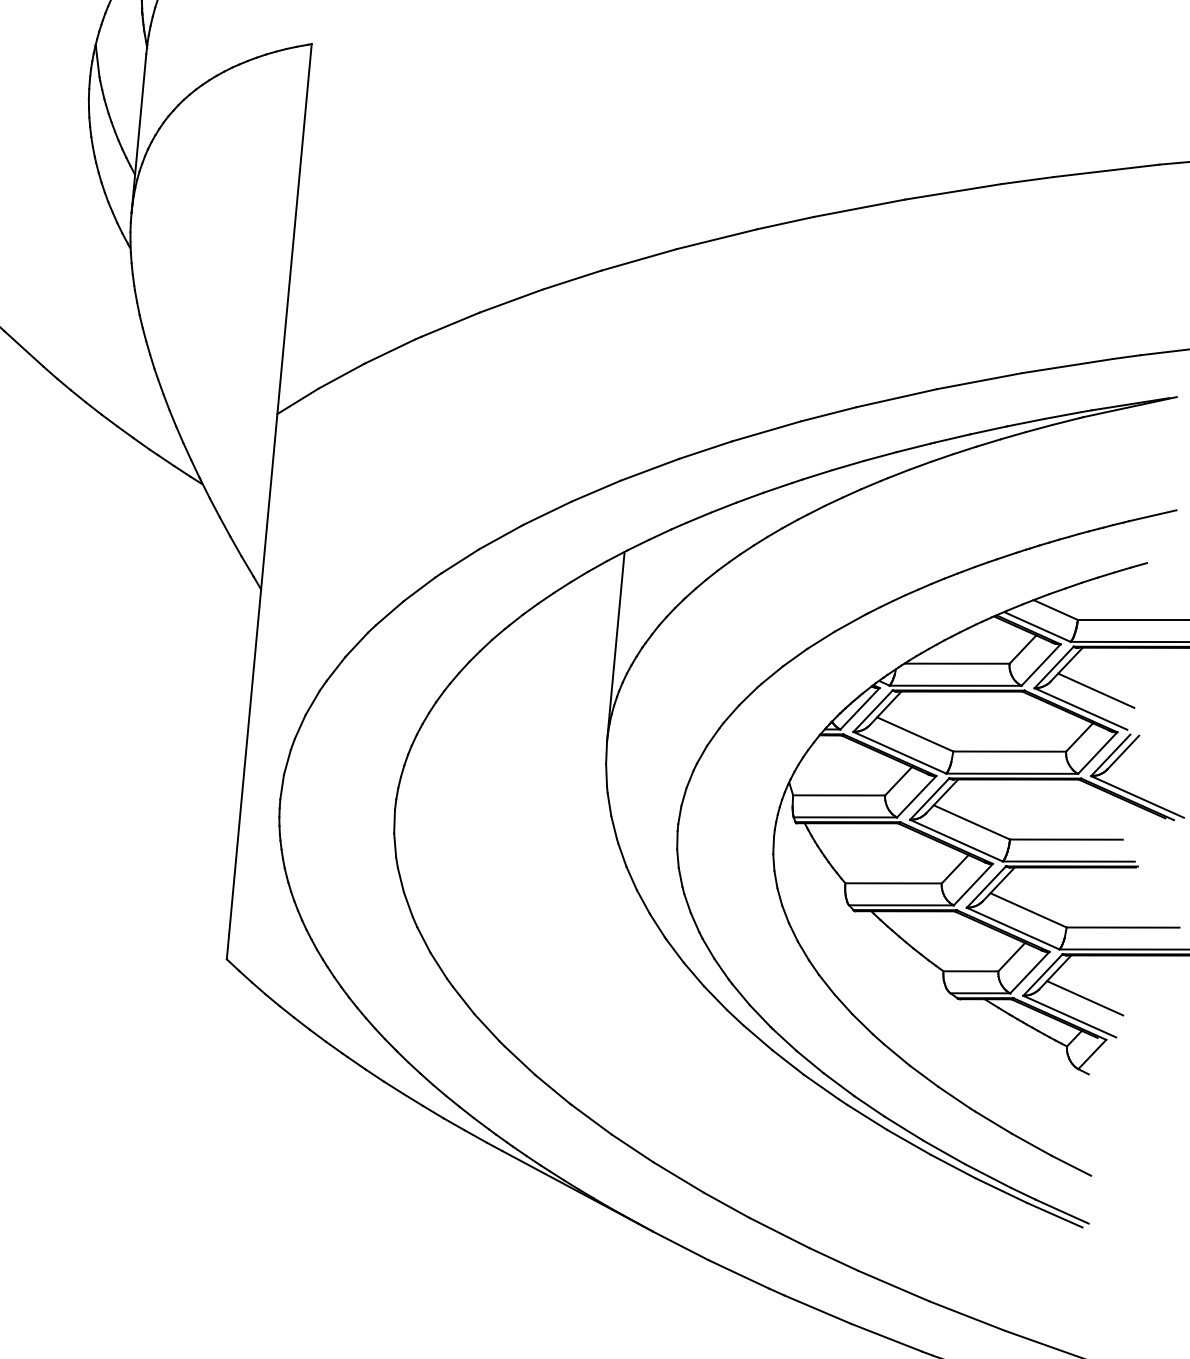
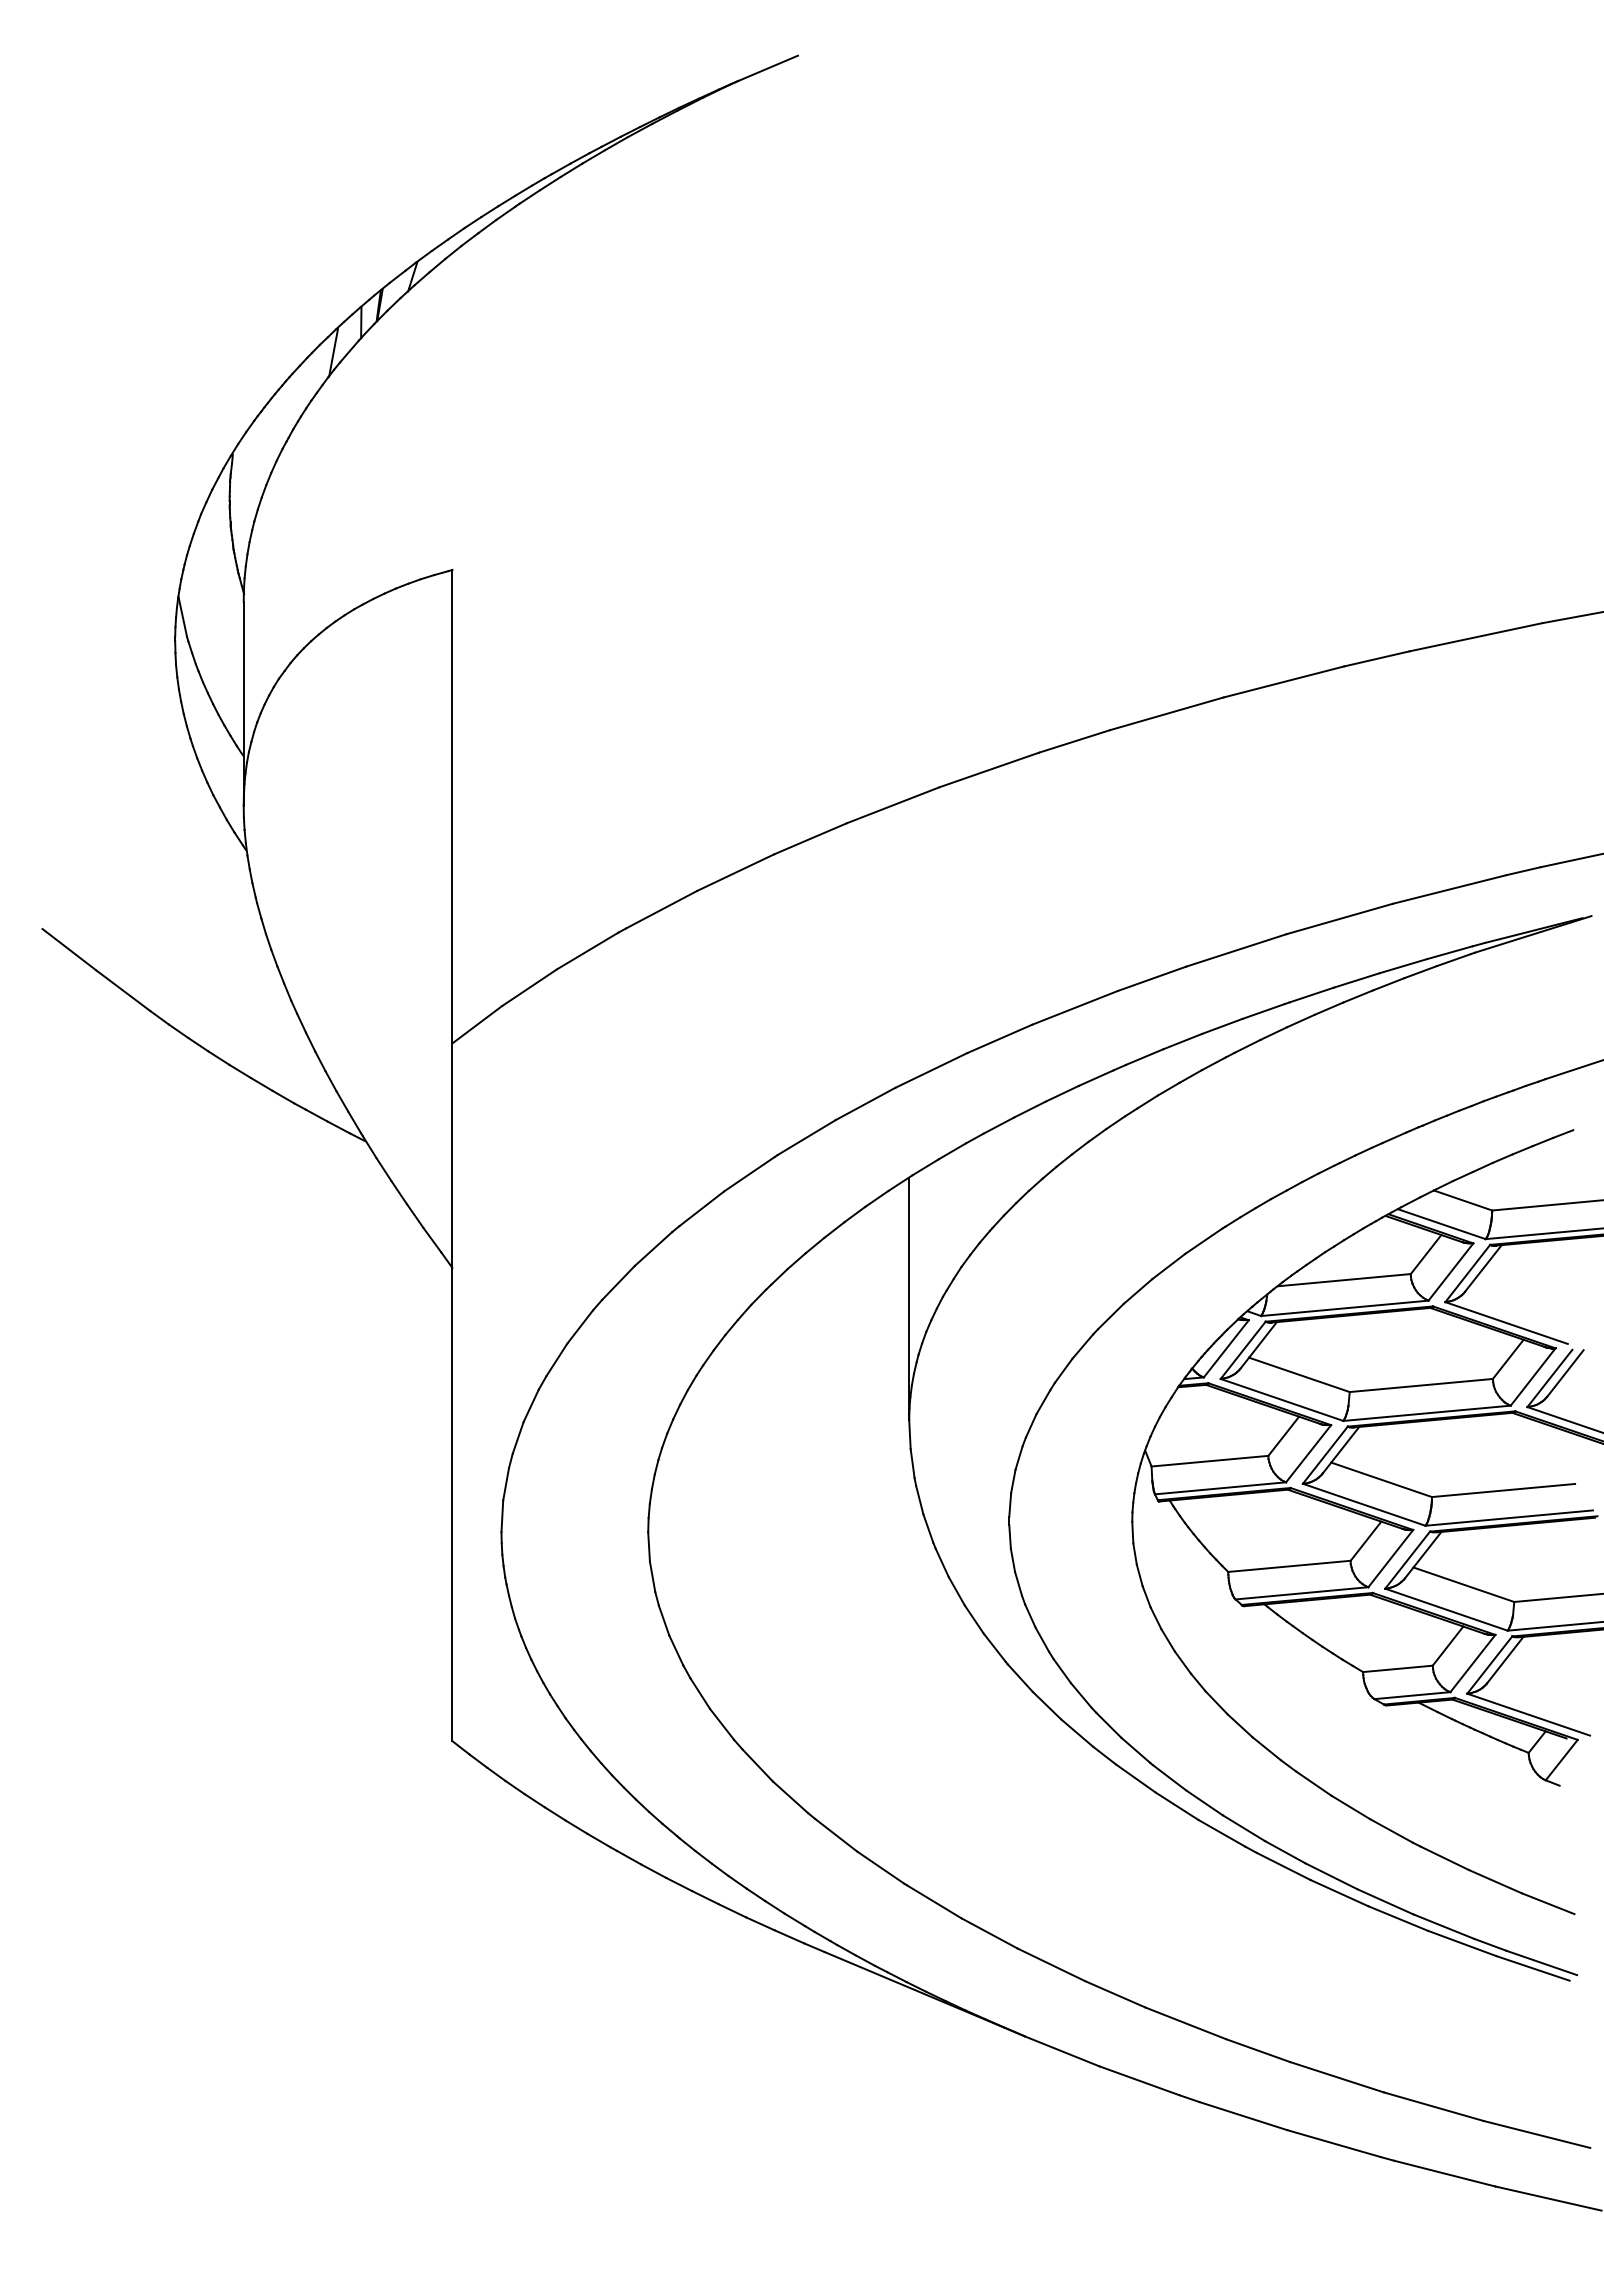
line: (1095, 690) -> (1523, 1297), removed
line: (1084, 998) -> (1545, 1689), removed

